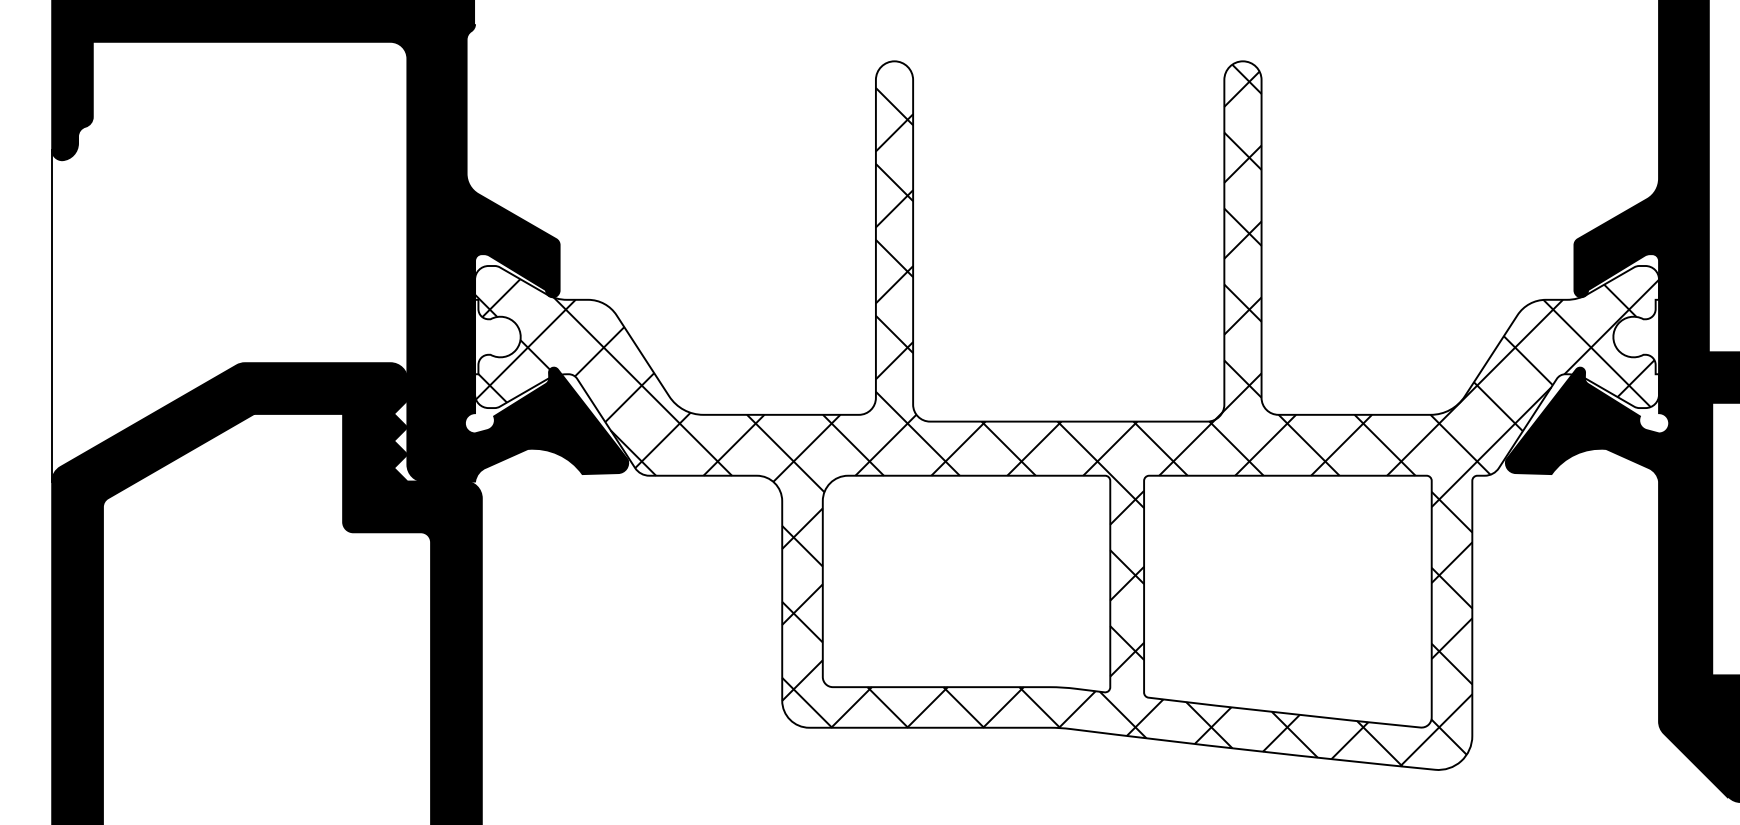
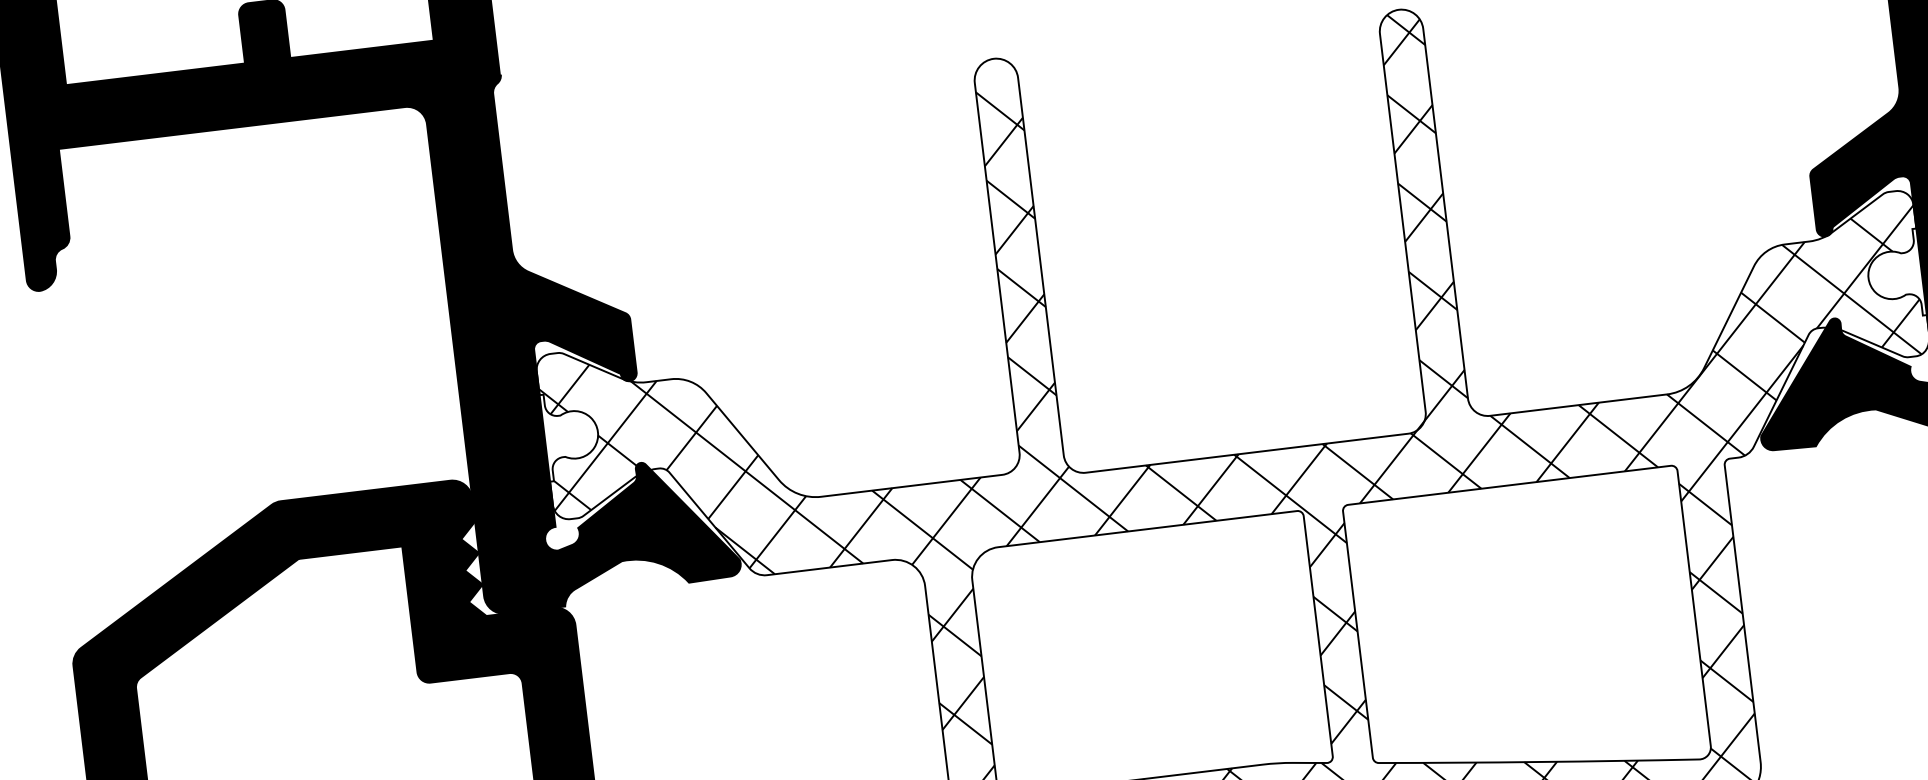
line: (52, 315) -> (50, 472), removed

